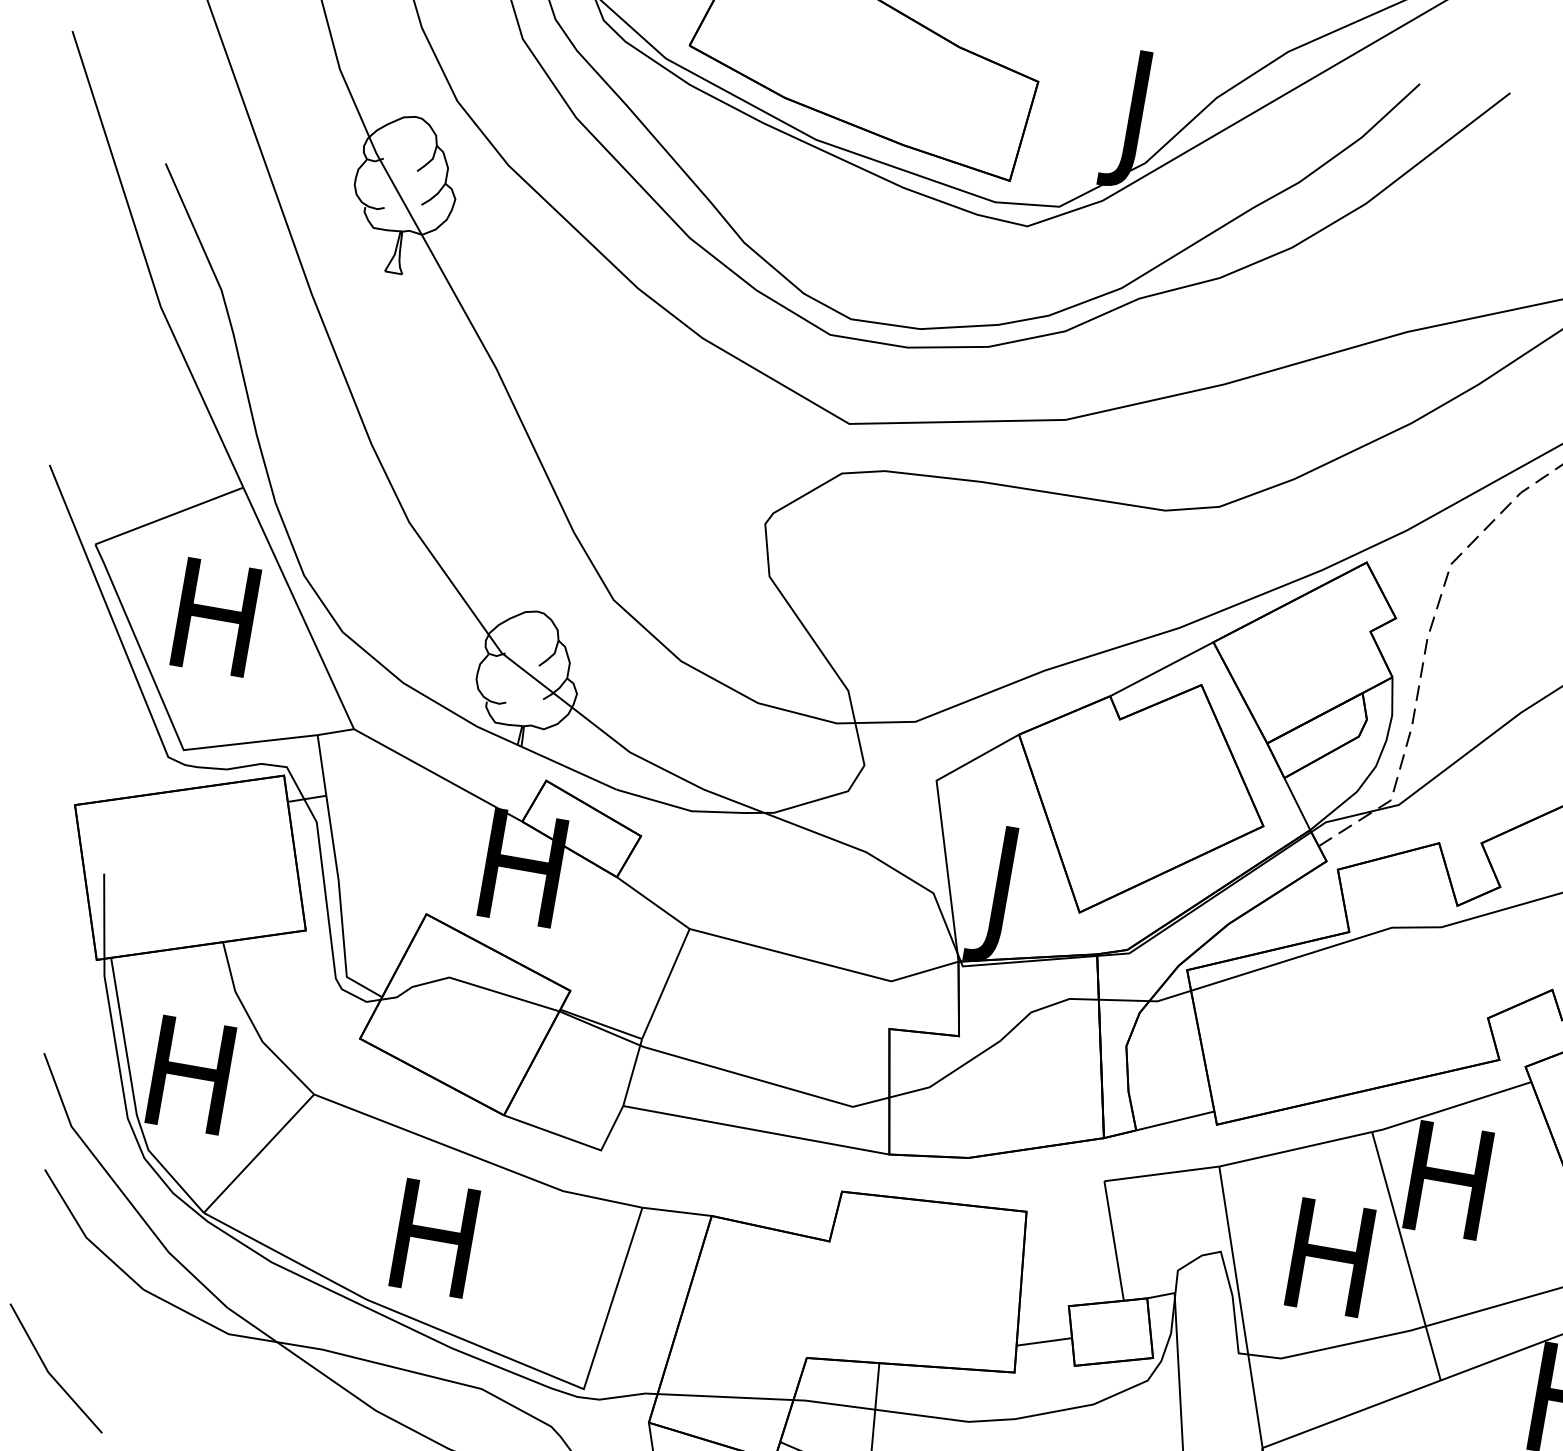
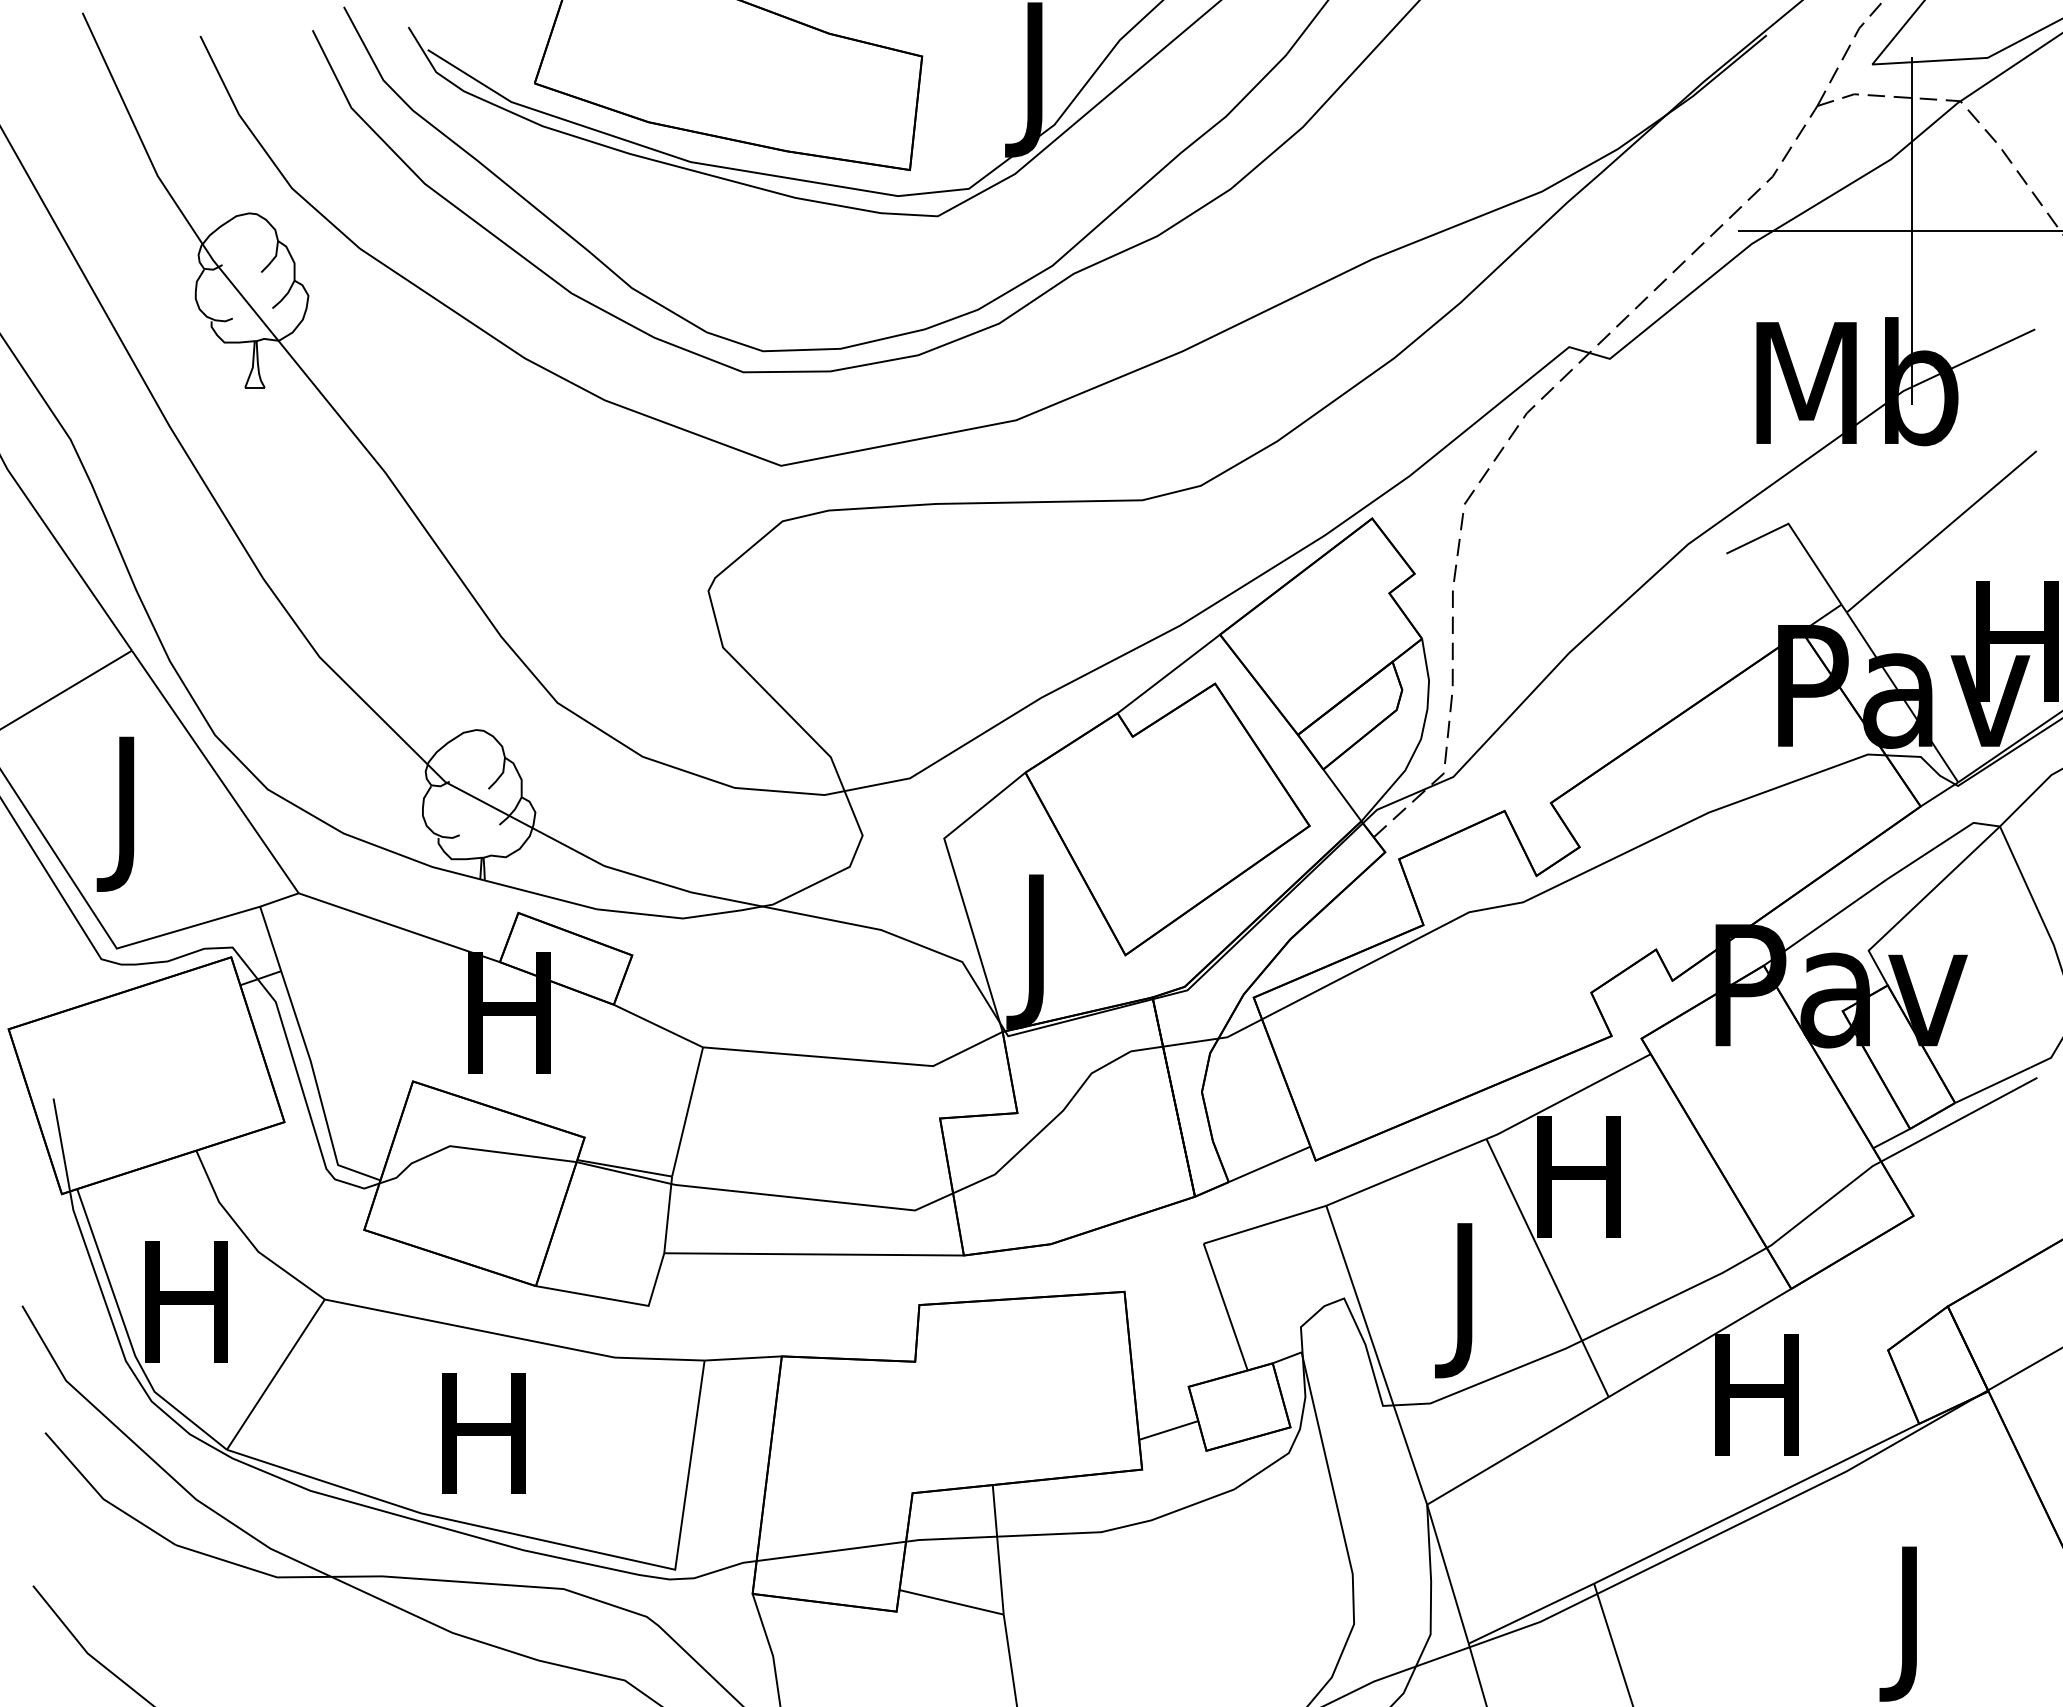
text: (213, 631) -> (126, 813), H -> J
text: (1327, 1272) -> (1464, 1300), H -> J

